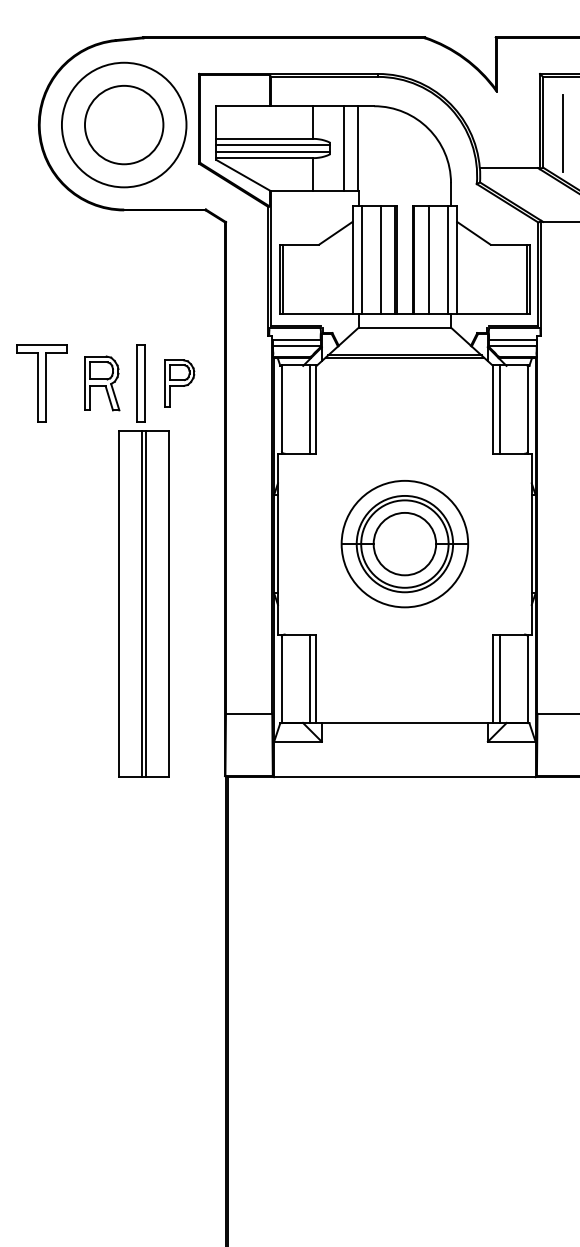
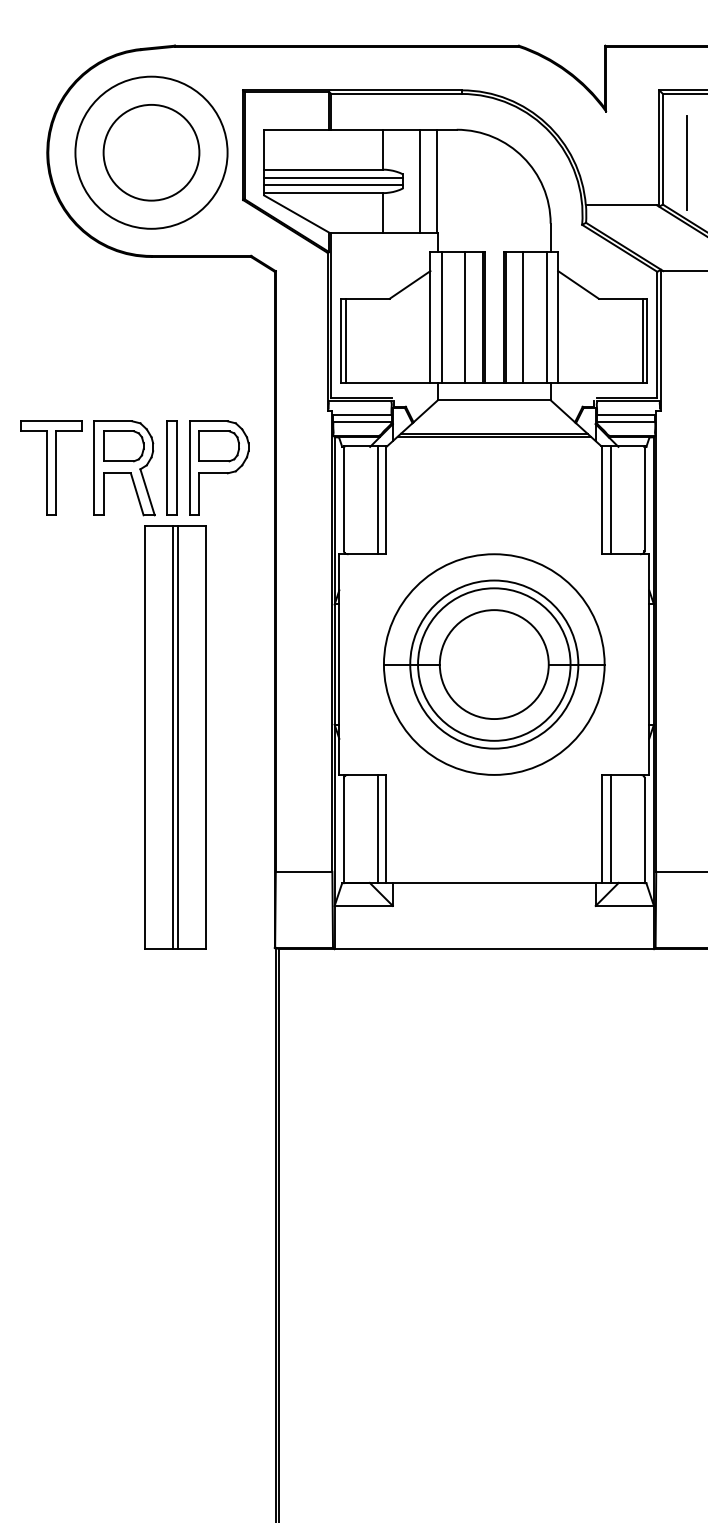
part: (101, 383) -> (123, 468), size x1.43
part: (179, 383) -> (219, 468), size x1.67
part: (404, 543) -> (493, 663), size x1.43

